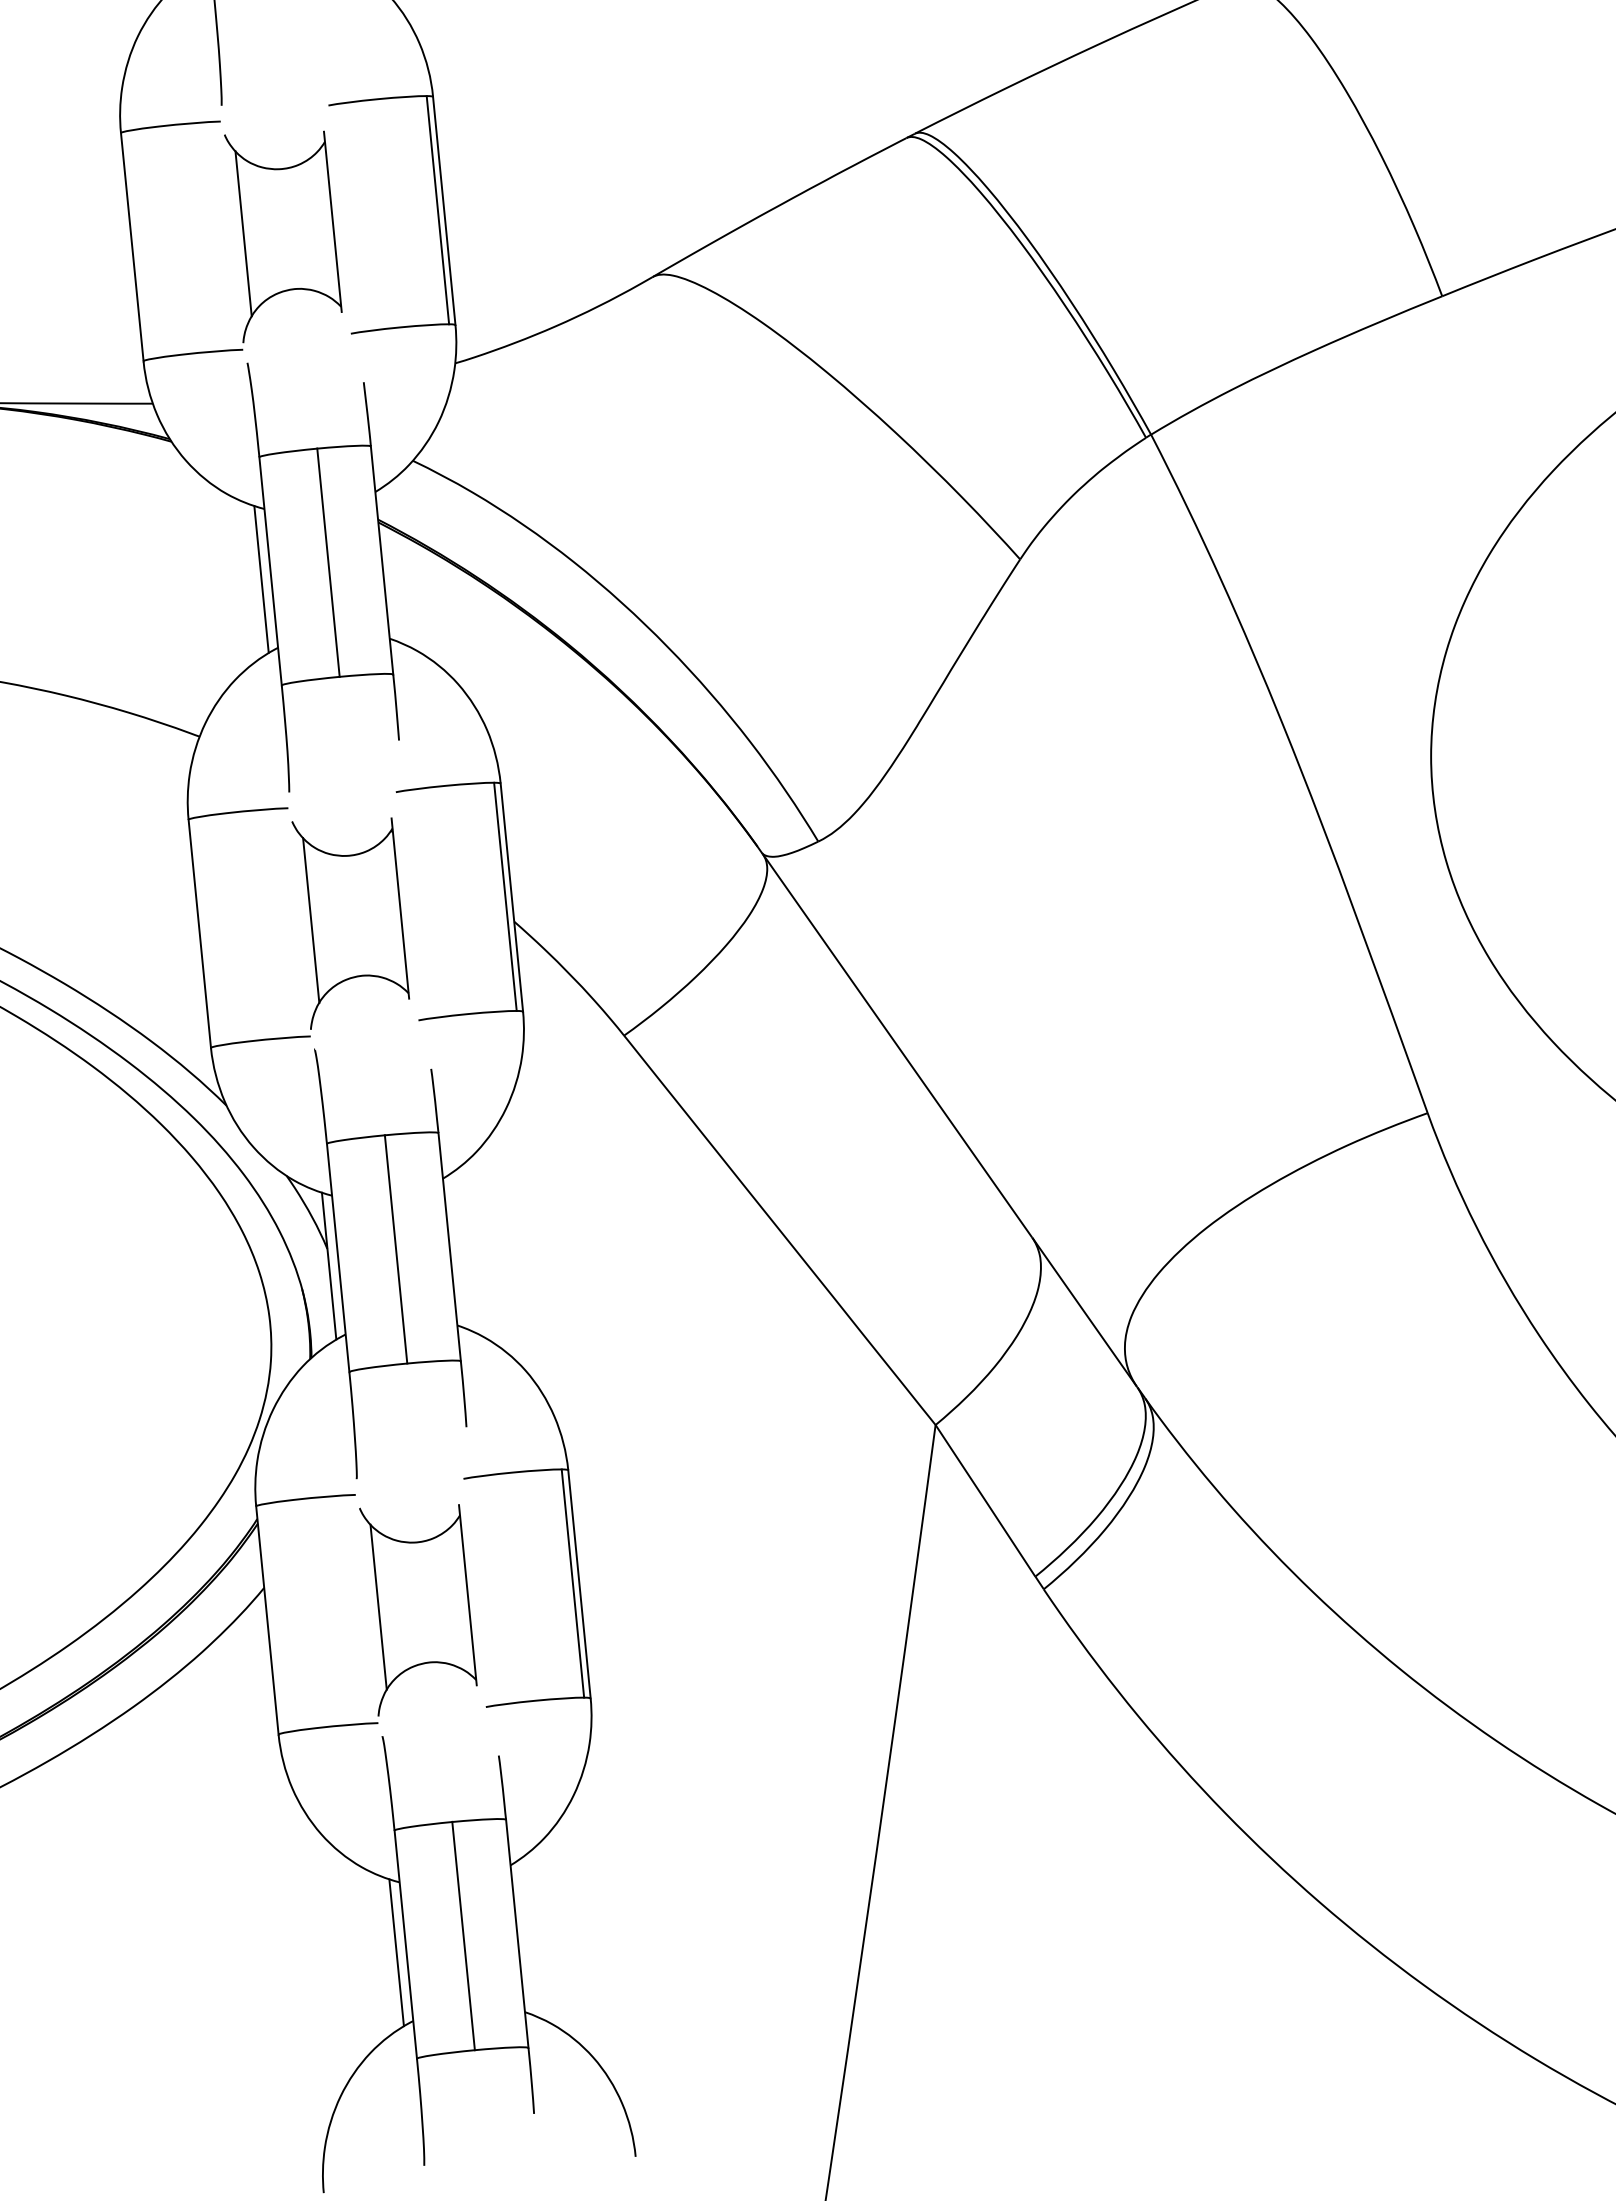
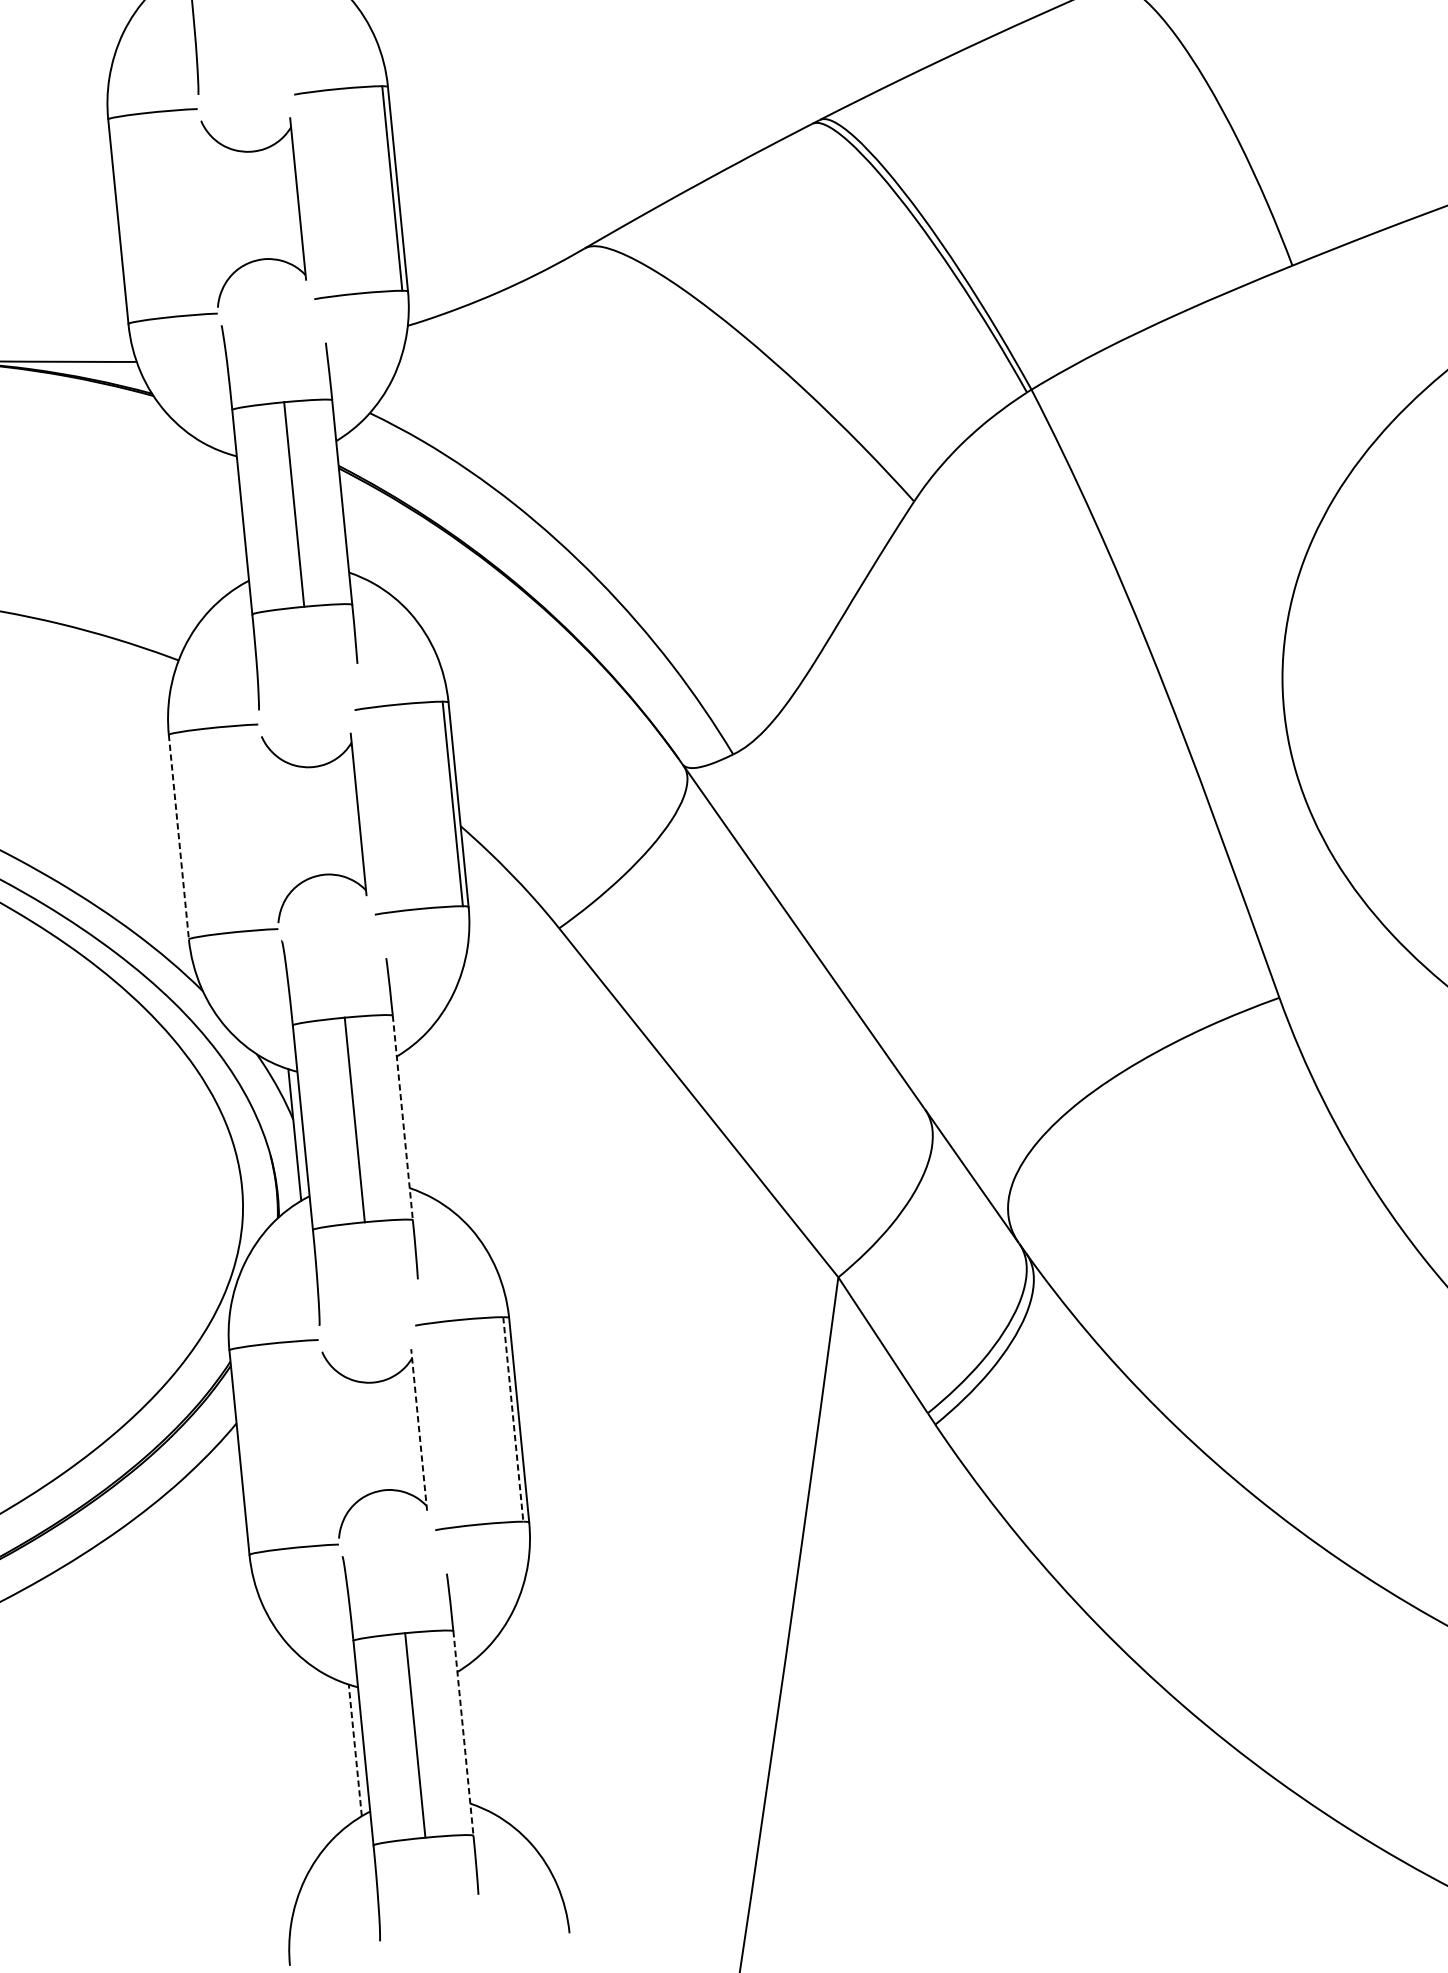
line: (243, 233) -> (218, 209), removed
line: (261, 579) -> (234, 519), removed
line: (311, 920) -> (278, 825), removed
line: (199, 933) -> (178, 836), solid -> dashed
line: (449, 1247) -> (402, 1118), solid -> dashed
line: (572, 1583) -> (512, 1419), solid -> dashed
line: (467, 1595) -> (418, 1430), solid -> dashed
line: (378, 1606) -> (339, 1440), removed
line: (517, 1933) -> (463, 1733), solid -> dashed
line: (396, 1952) -> (355, 1750), solid -> dashed

